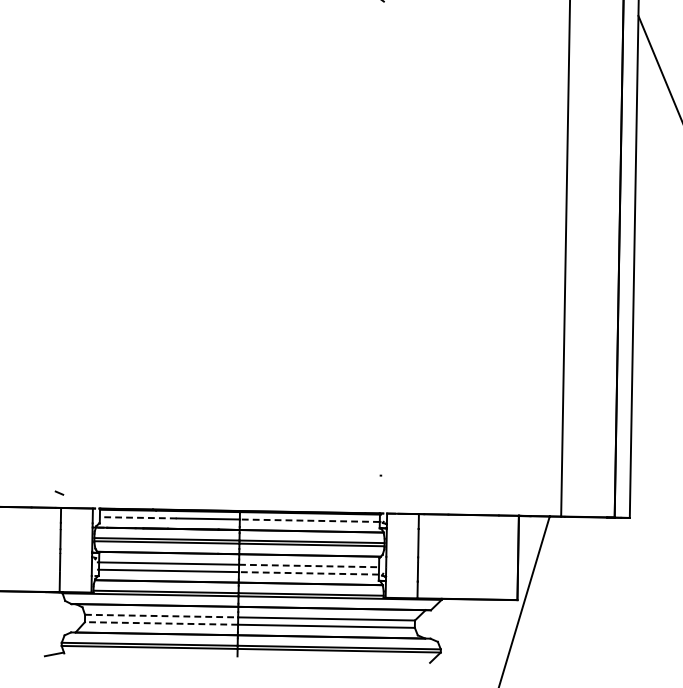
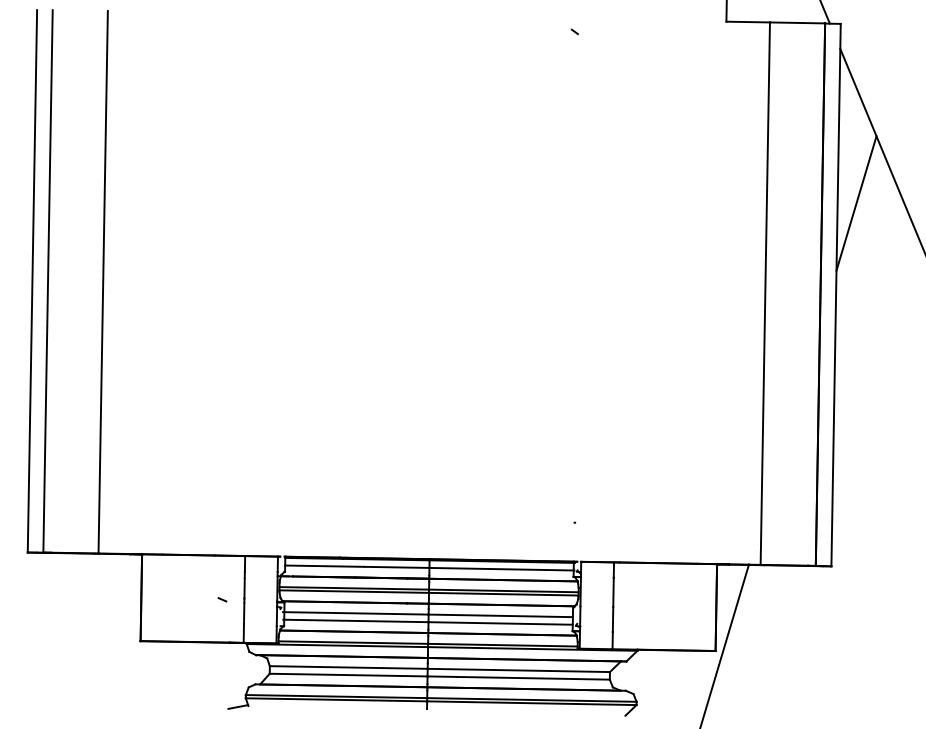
line: (654, 165) -> (856, 203), added
line: (59, 492) -> (222, 599), moved
line: (138, 518) -> (324, 566), dashed -> solid
line: (309, 521) -> (501, 569), dashed -> solid
line: (309, 565) -> (501, 615), dashed -> solid
line: (308, 573) -> (500, 623), dashed -> solid
line: (161, 616) -> (348, 667), dashed -> solid
line: (161, 623) -> (348, 675), dashed -> solid

